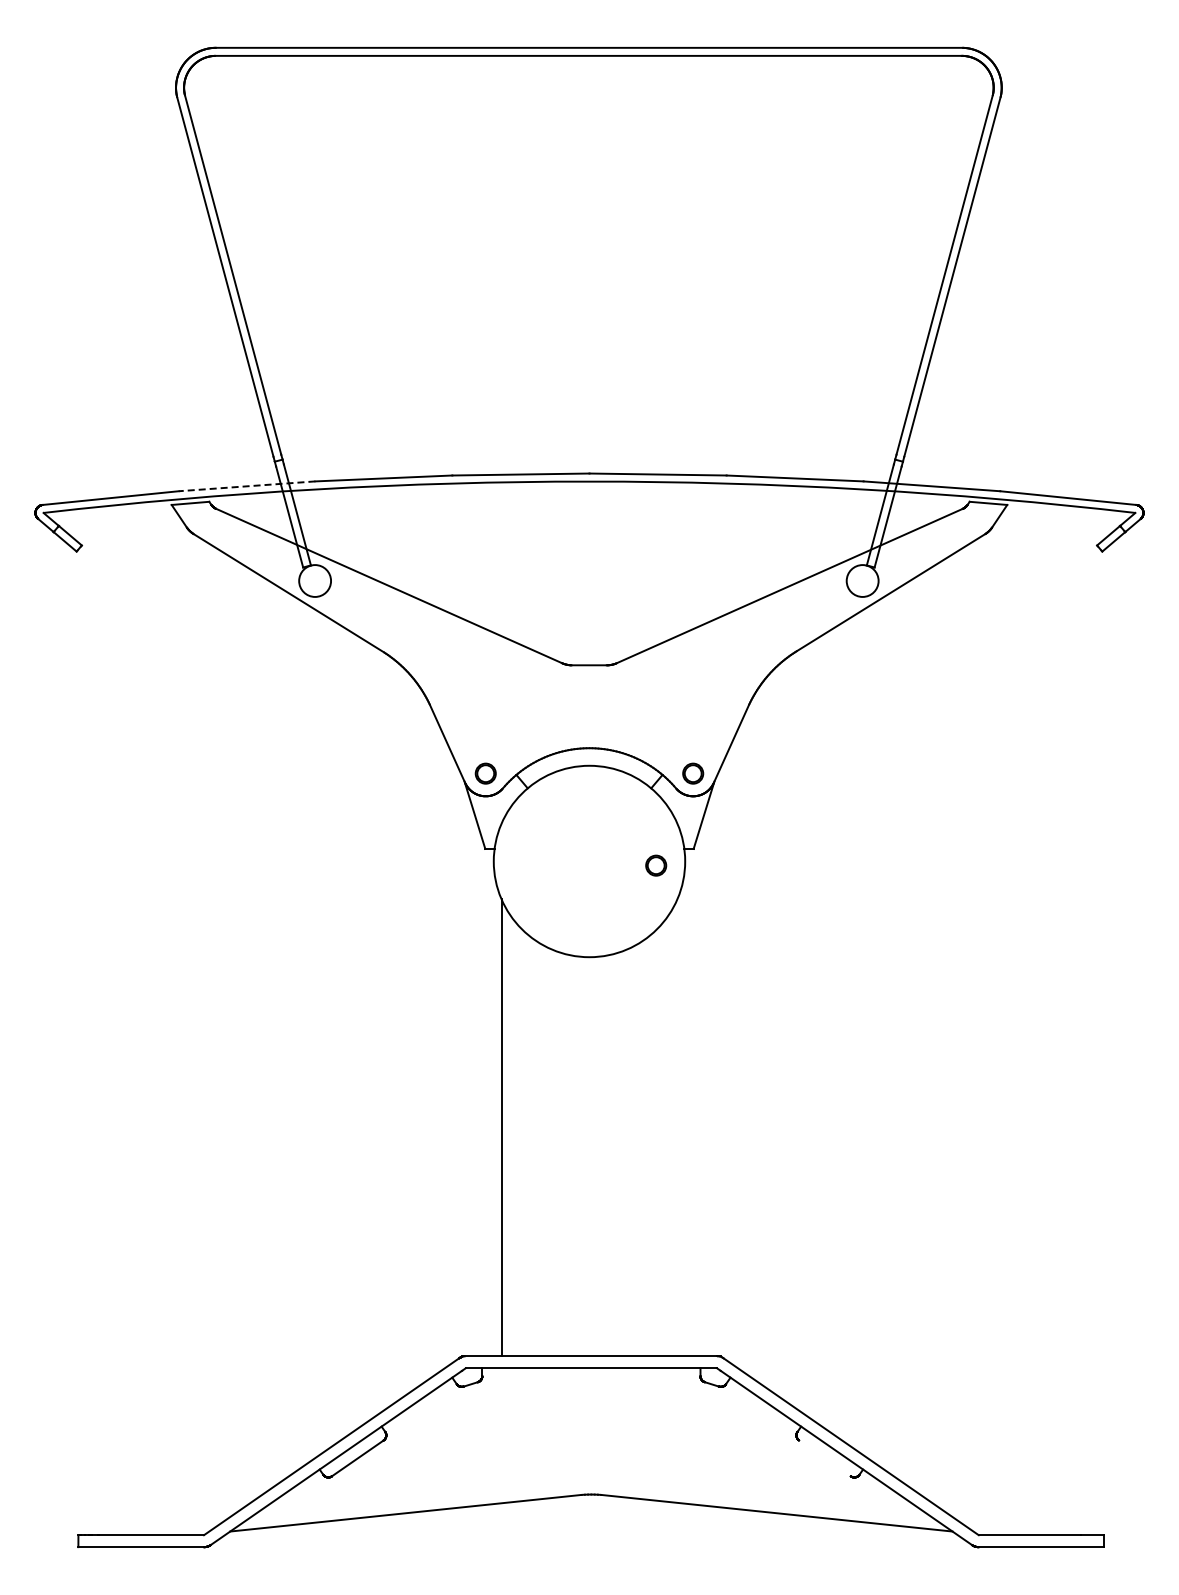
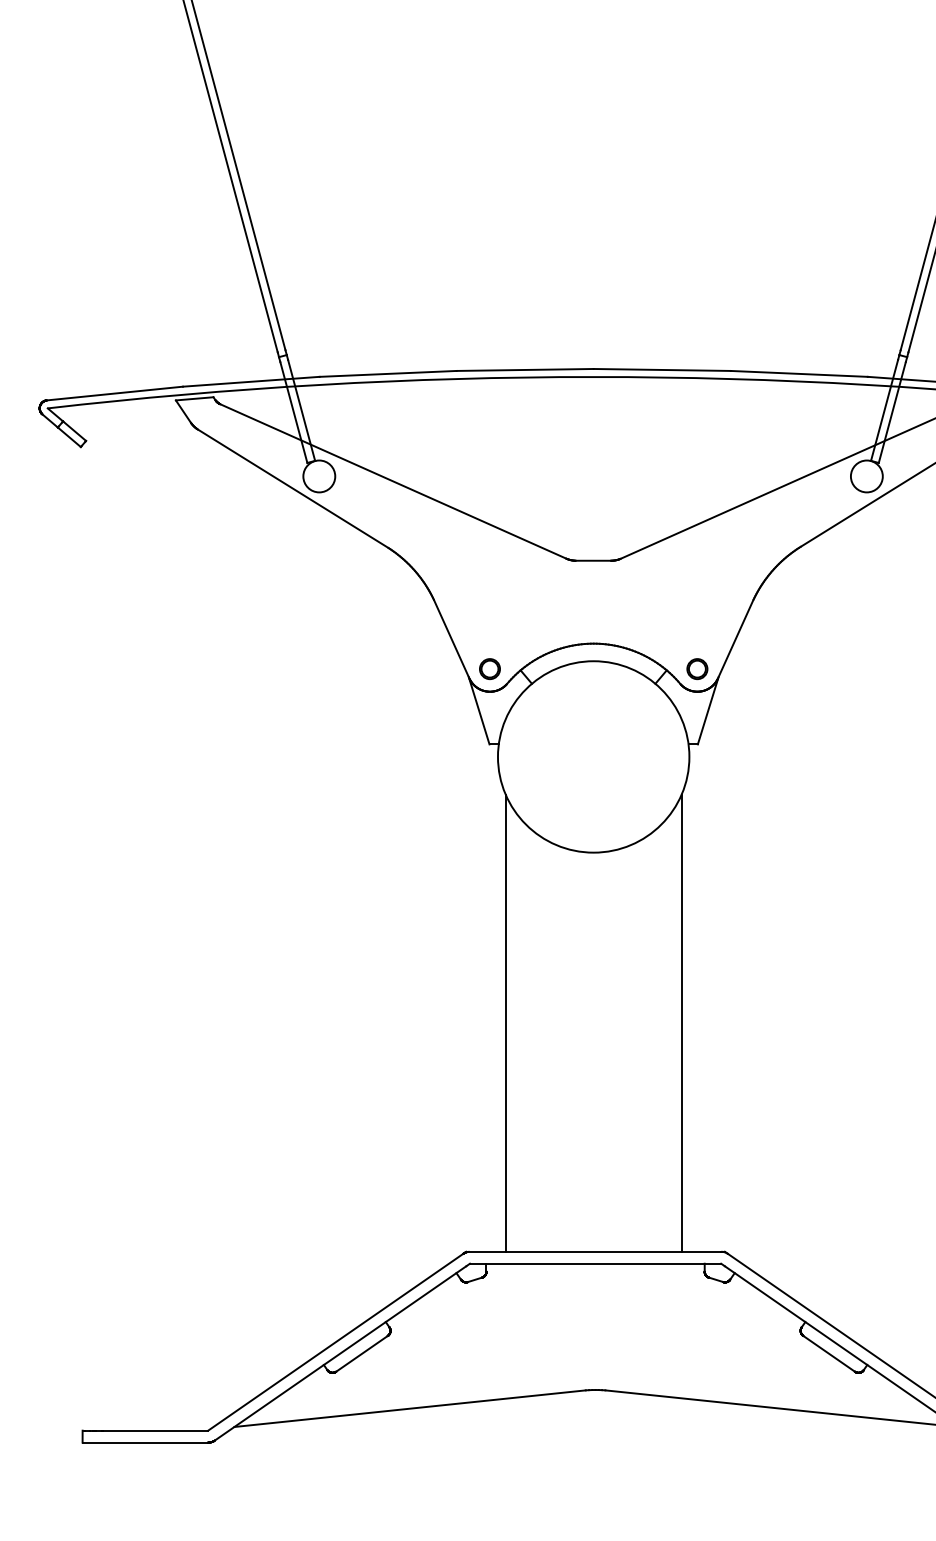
line: (246, 486) -> (250, 381), dashed -> solid
part: (656, 865) -> (660, 760), removed
line: (677, 1127) -> (681, 1022), added
line: (824, 1458) -> (828, 1353), added

